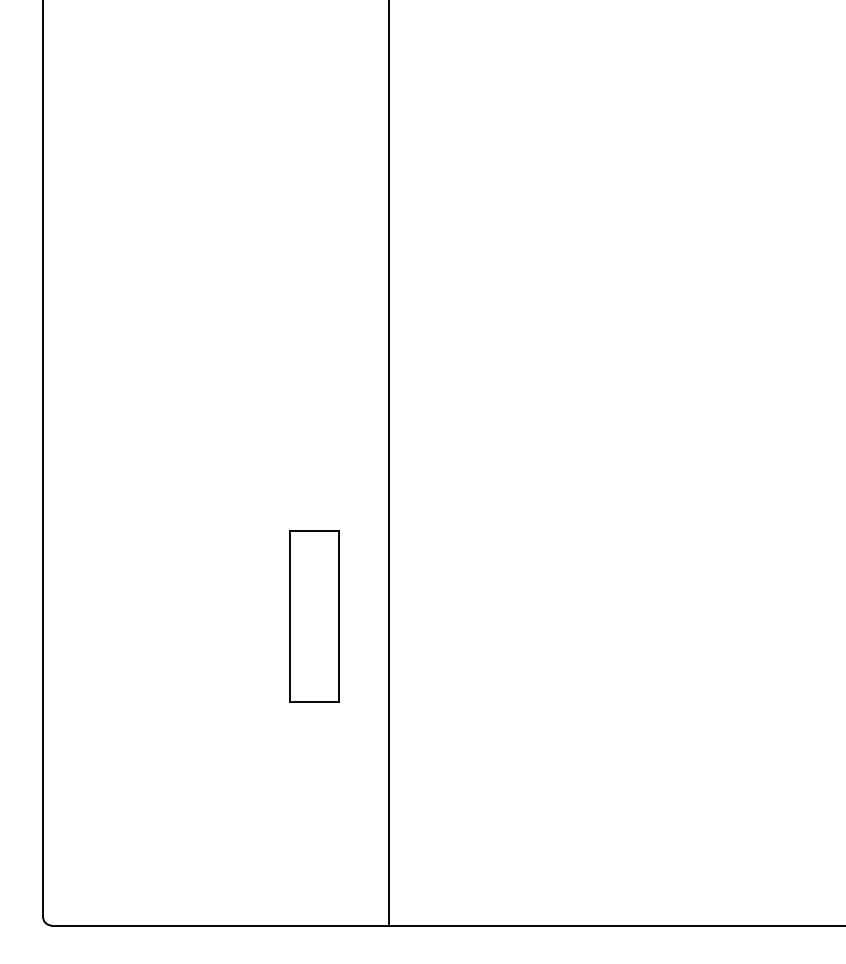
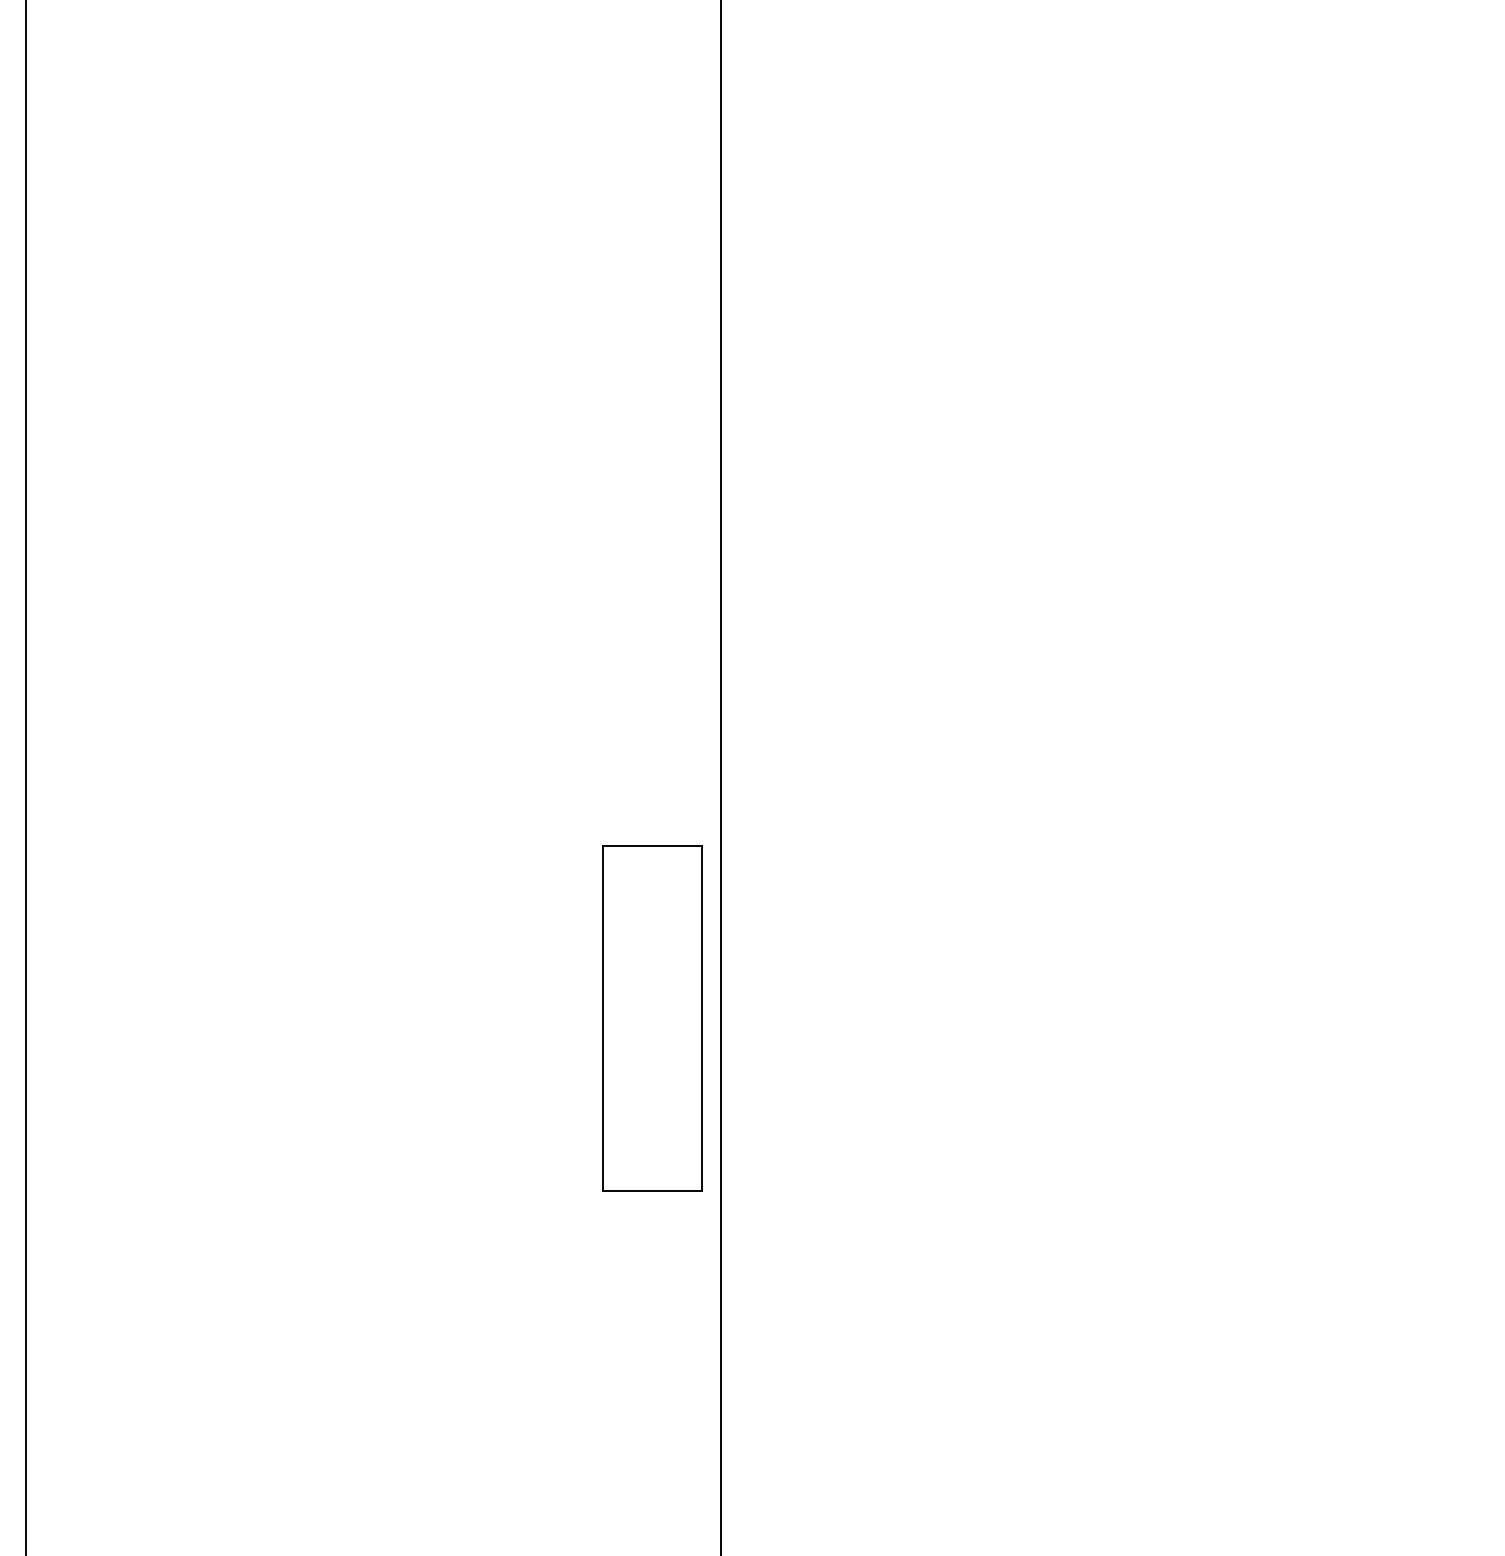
part: (314, 616) -> (651, 1018), moved

